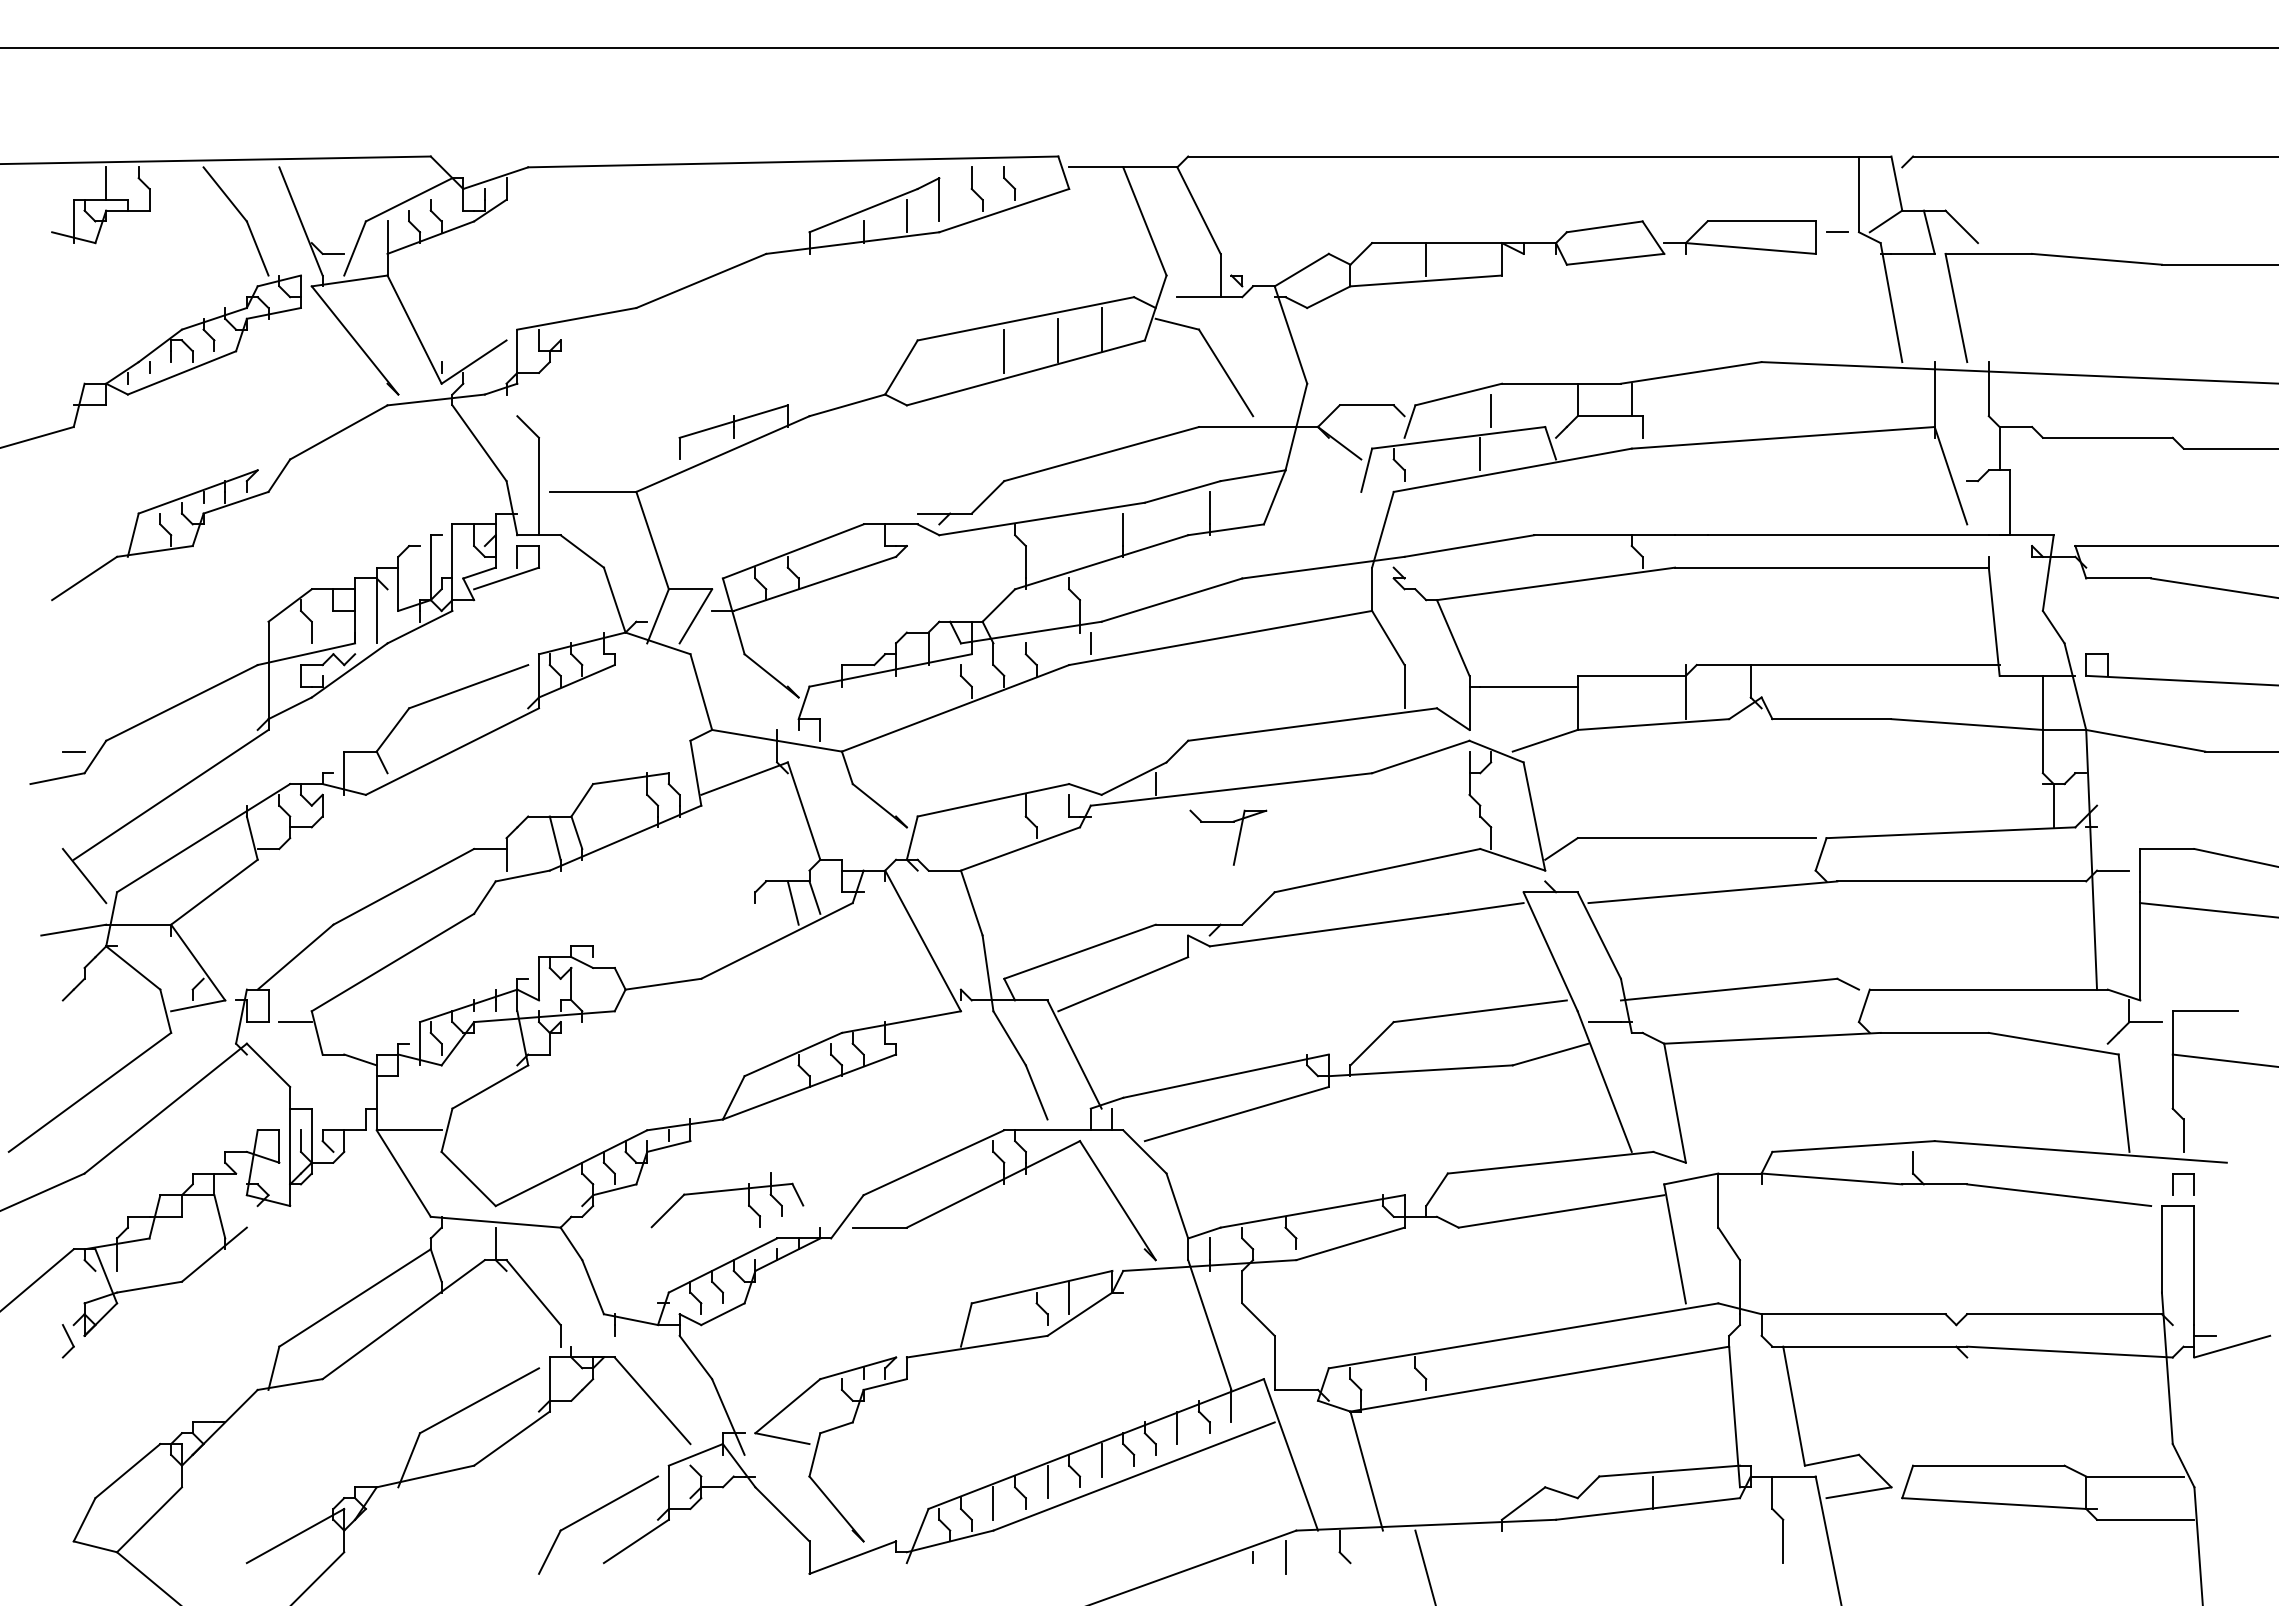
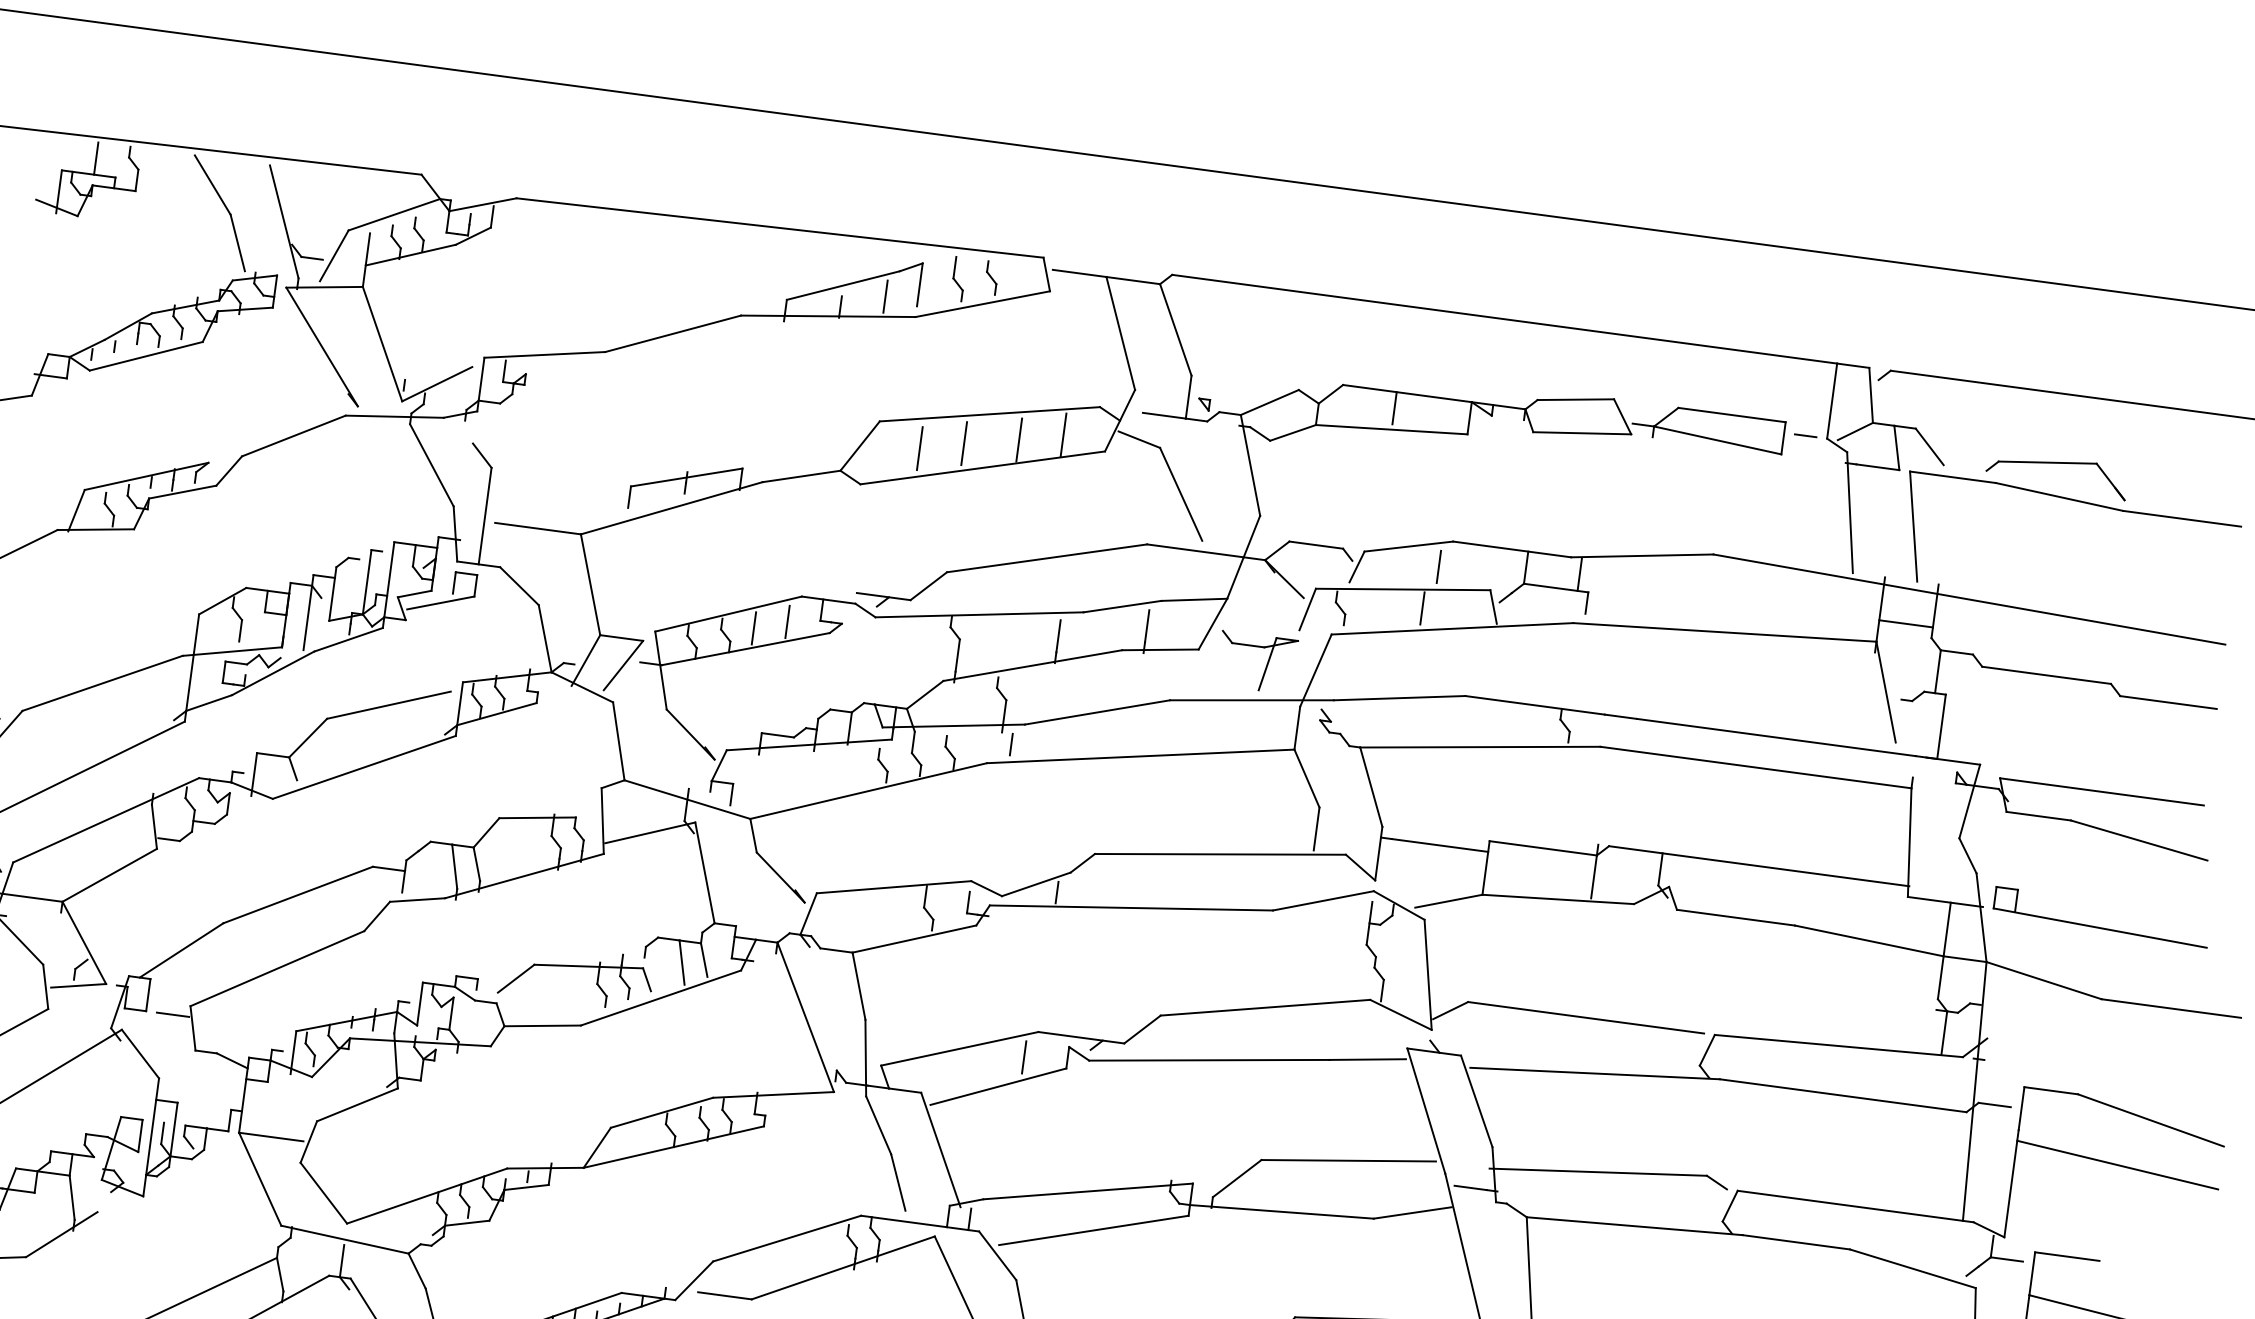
part: (2091, 226) -> (2058, 463), added
line: (960, 361) -> (919, 447), added
line: (1961, 405) -> (1905, 623), added
line: (852, 551) -> (787, 621), added
line: (820, 562) -> (754, 628), added
part: (1237, 840) -> (1265, 666), moved
line: (1144, 951) -> (1023, 1057), added
part: (727, 1191) -> (577, 967), moved

